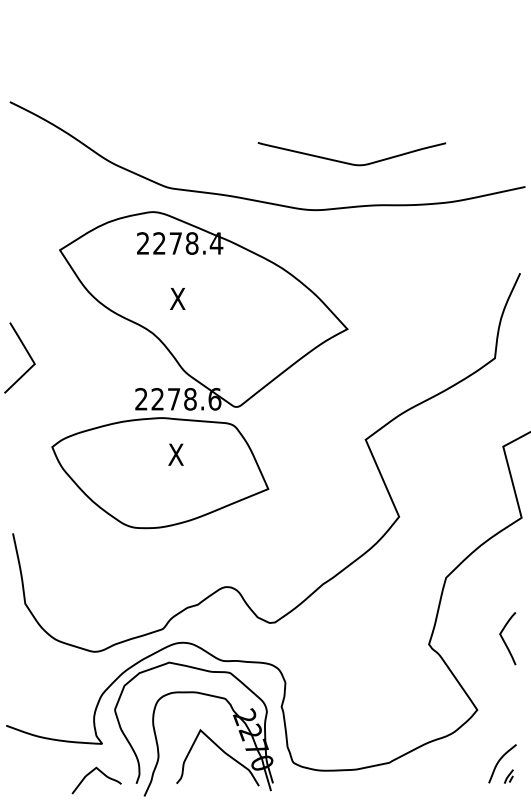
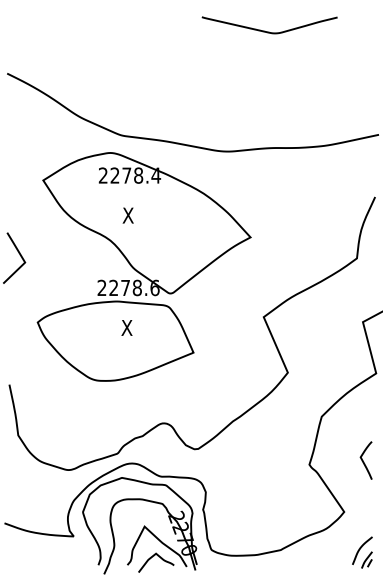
curve: (348, 162) -> (267, 31), moved
curve: (102, 774) -> (160, 558), moved
part: (508, 776) -> (366, 559), size x1.67

